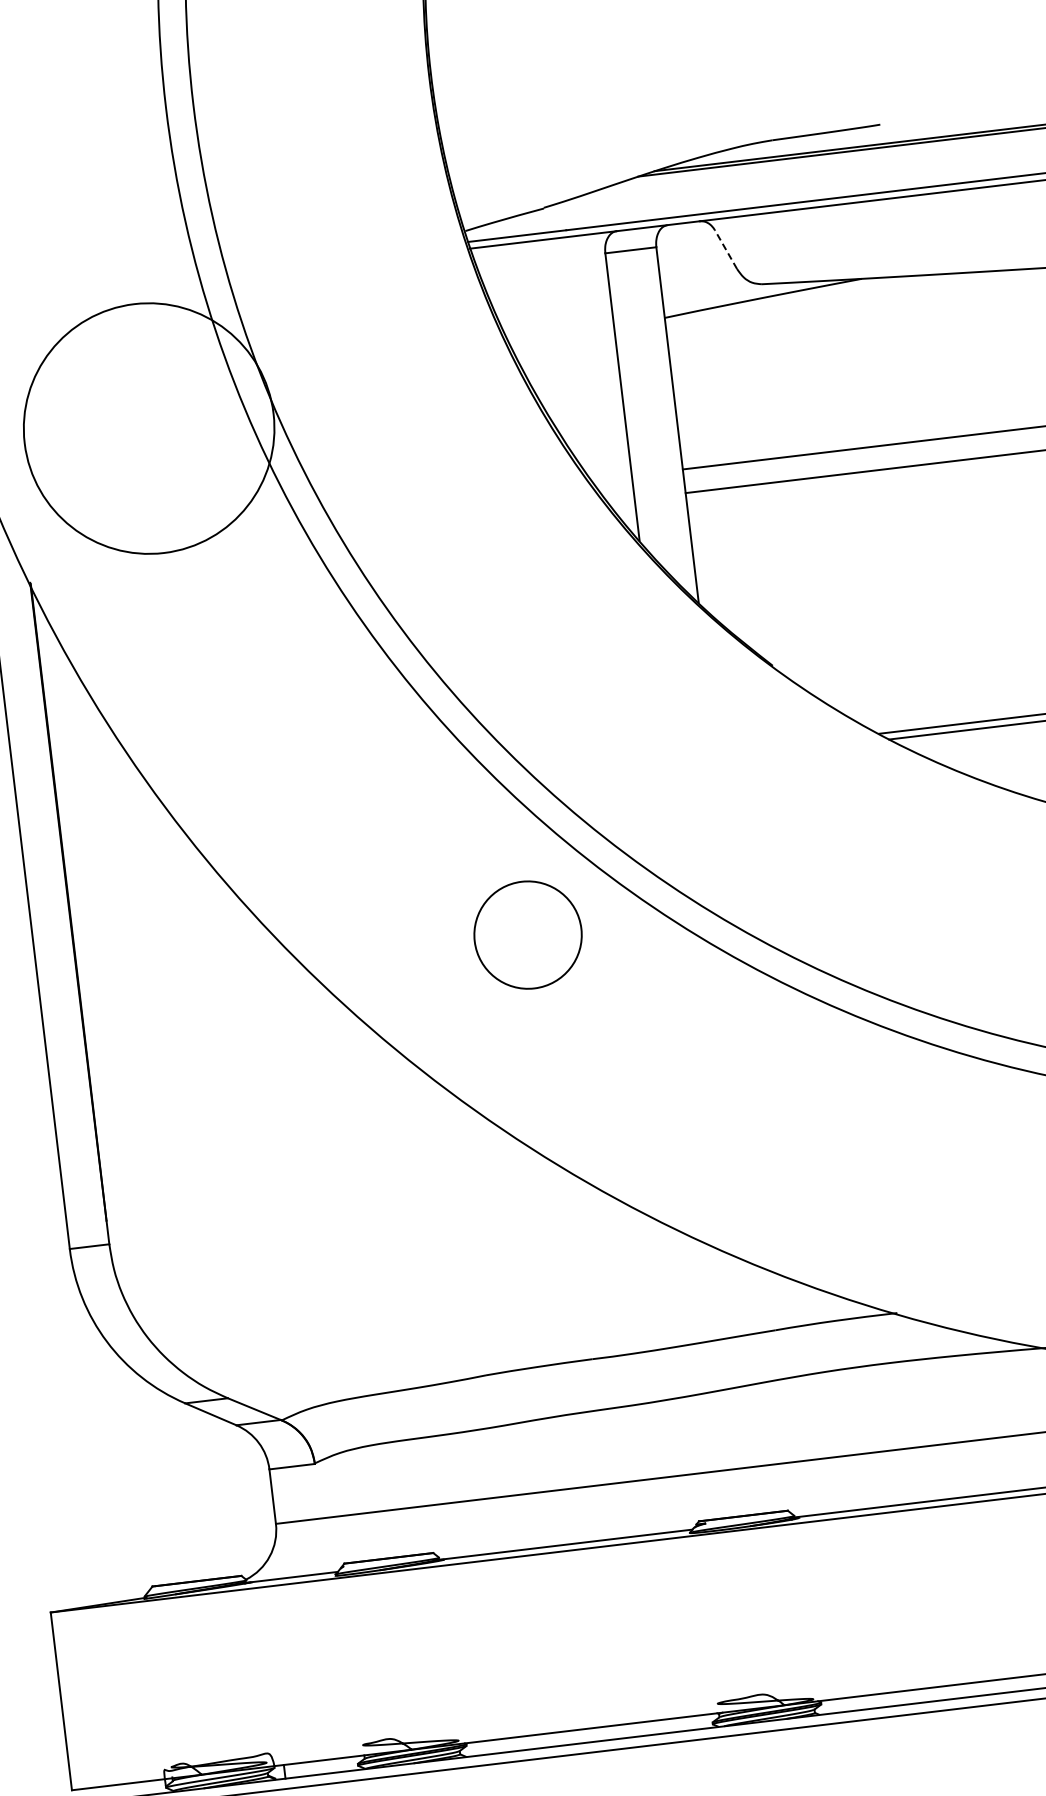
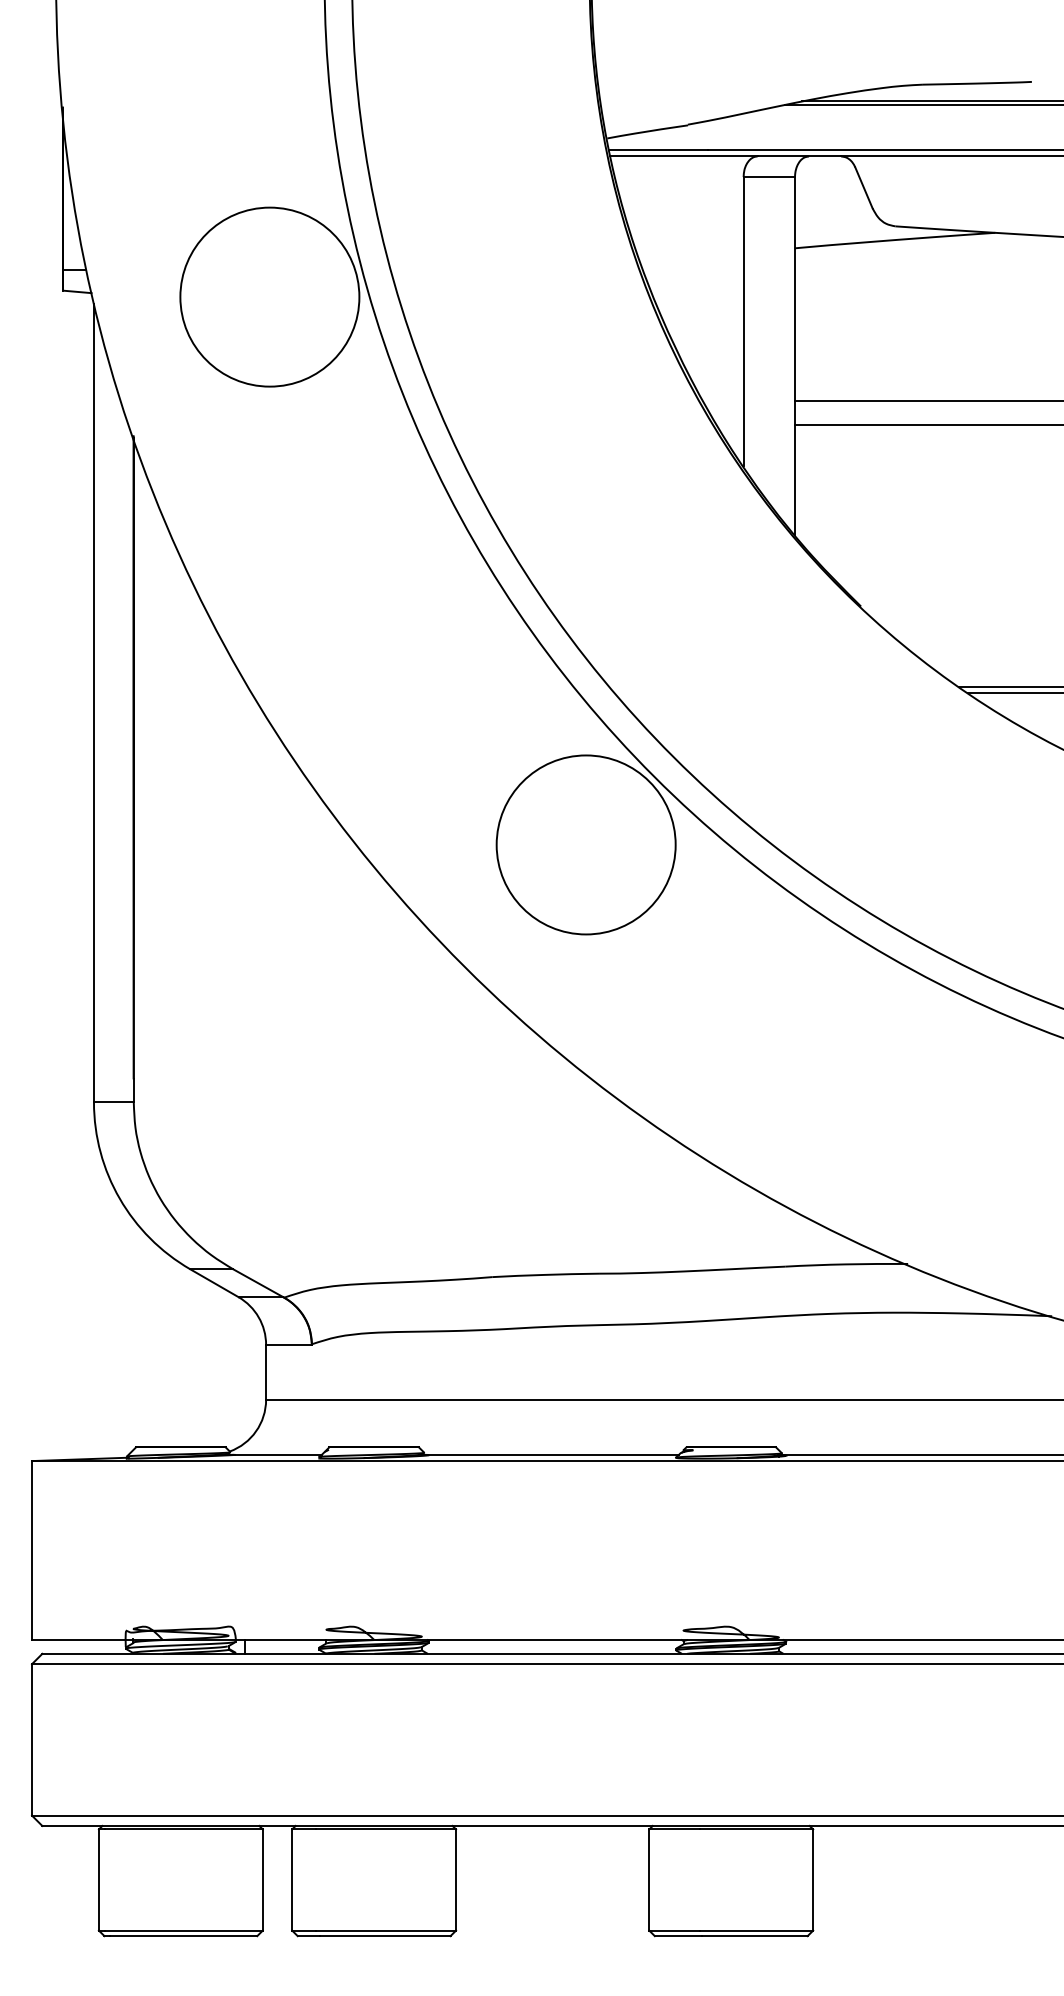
line: (725, 249) -> (863, 187), dashed -> solid
circle: (148, 428) -> (269, 296), size x0.71
circle: (527, 934) -> (585, 844), size x1.67

